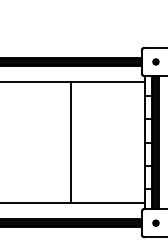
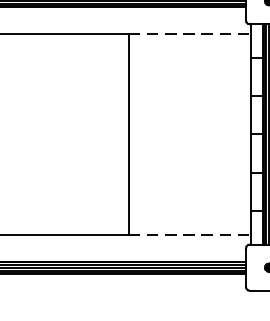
line: (108, 81) -> (190, 33), solid -> dashed
line: (108, 203) -> (190, 235), solid -> dashed

